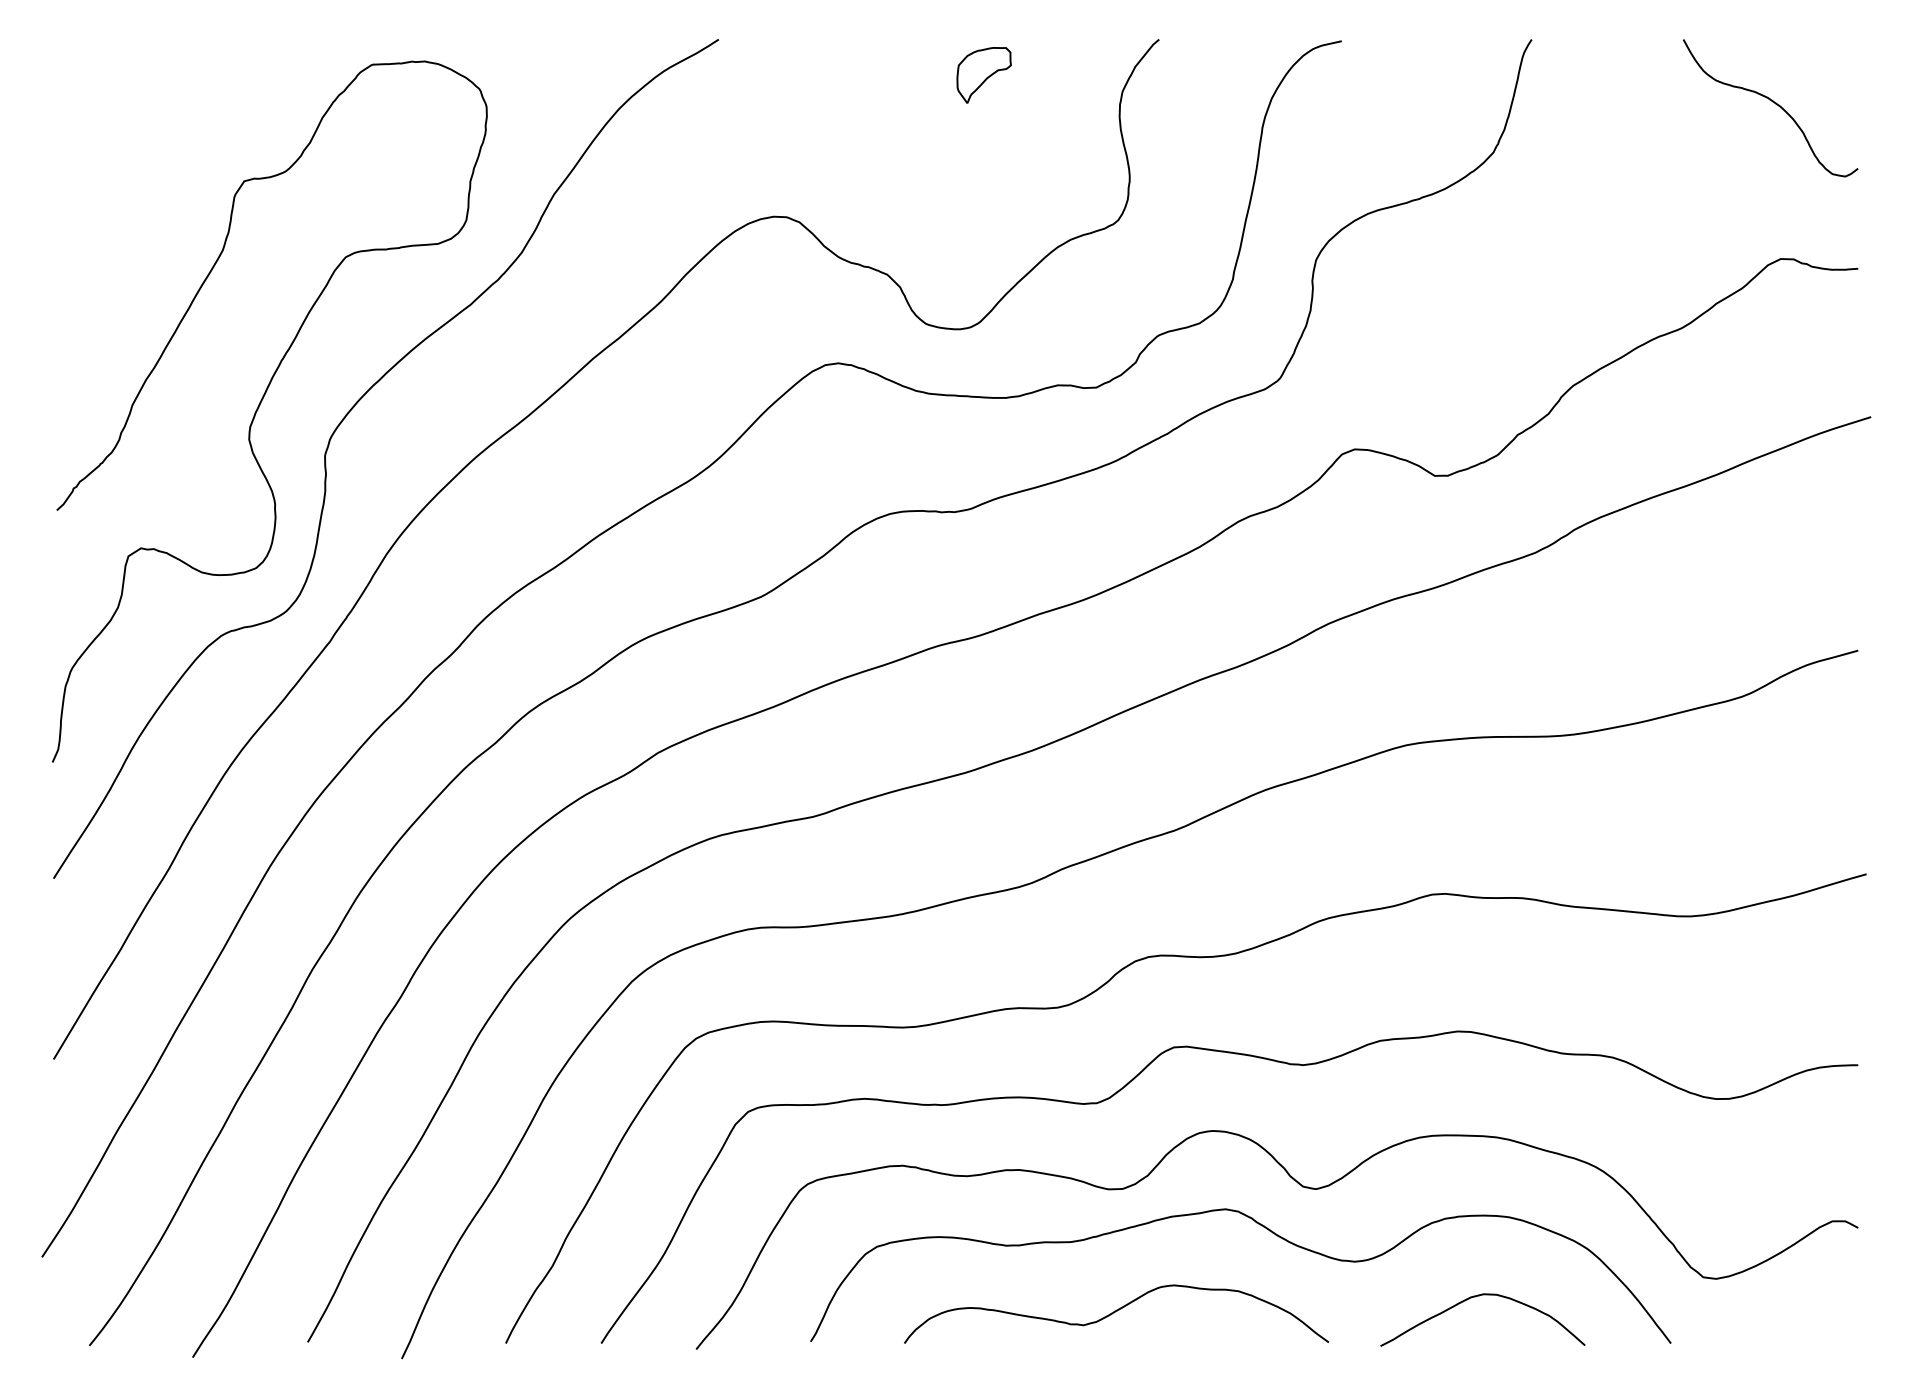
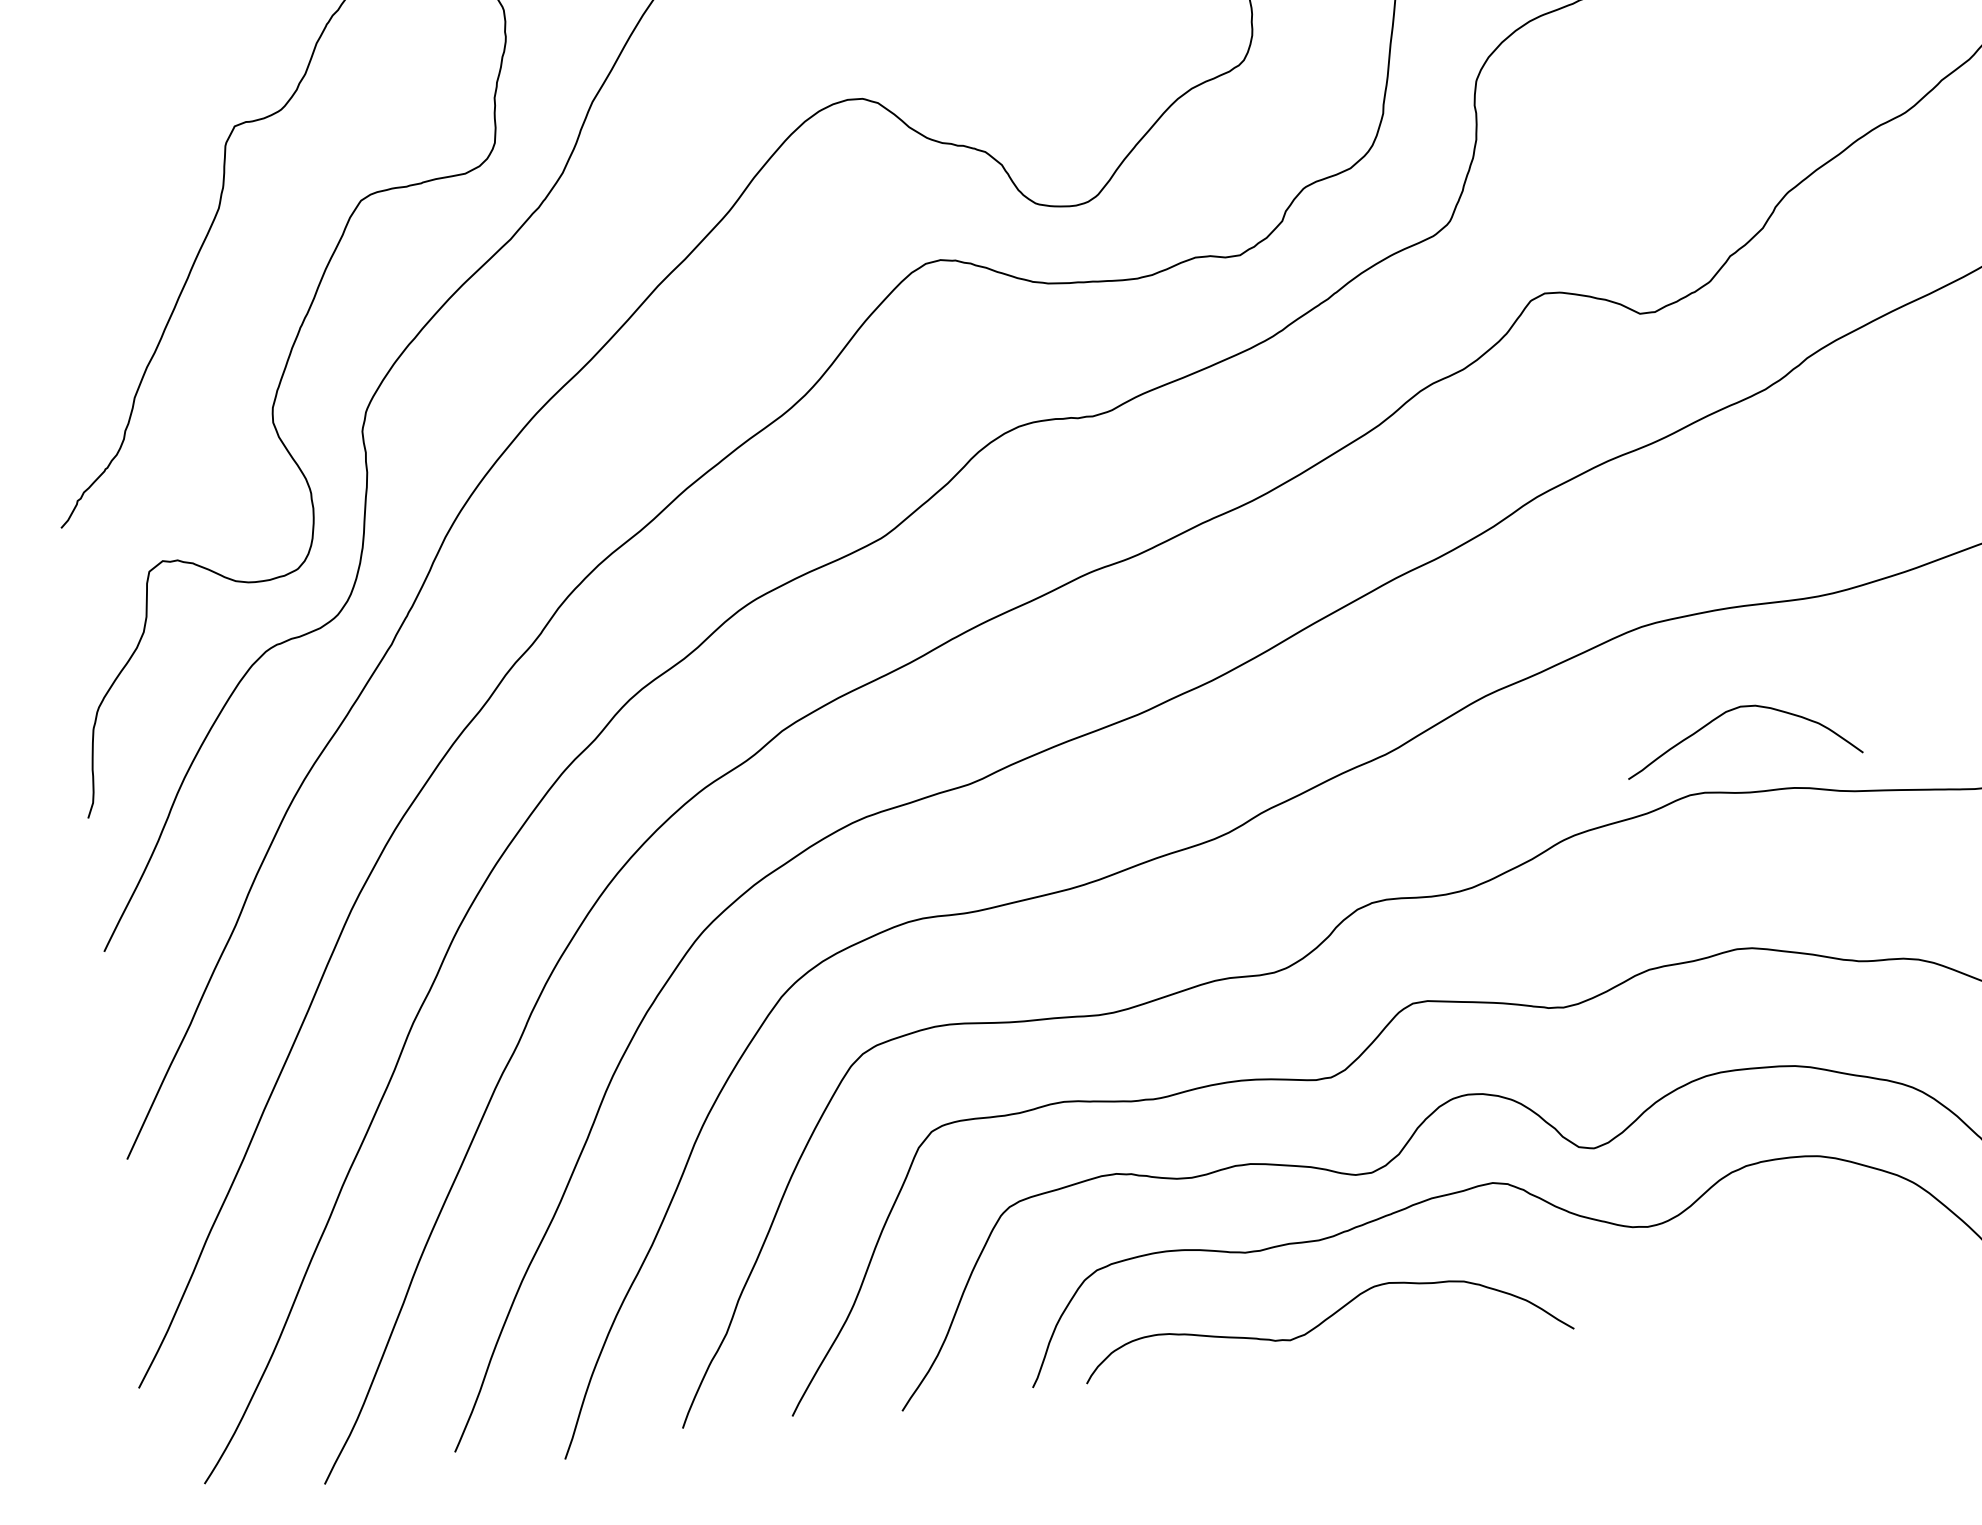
curve: (1475, 1297) -> (1731, 711), moved
curve: (1115, 1312) -> (1325, 1321), moved

